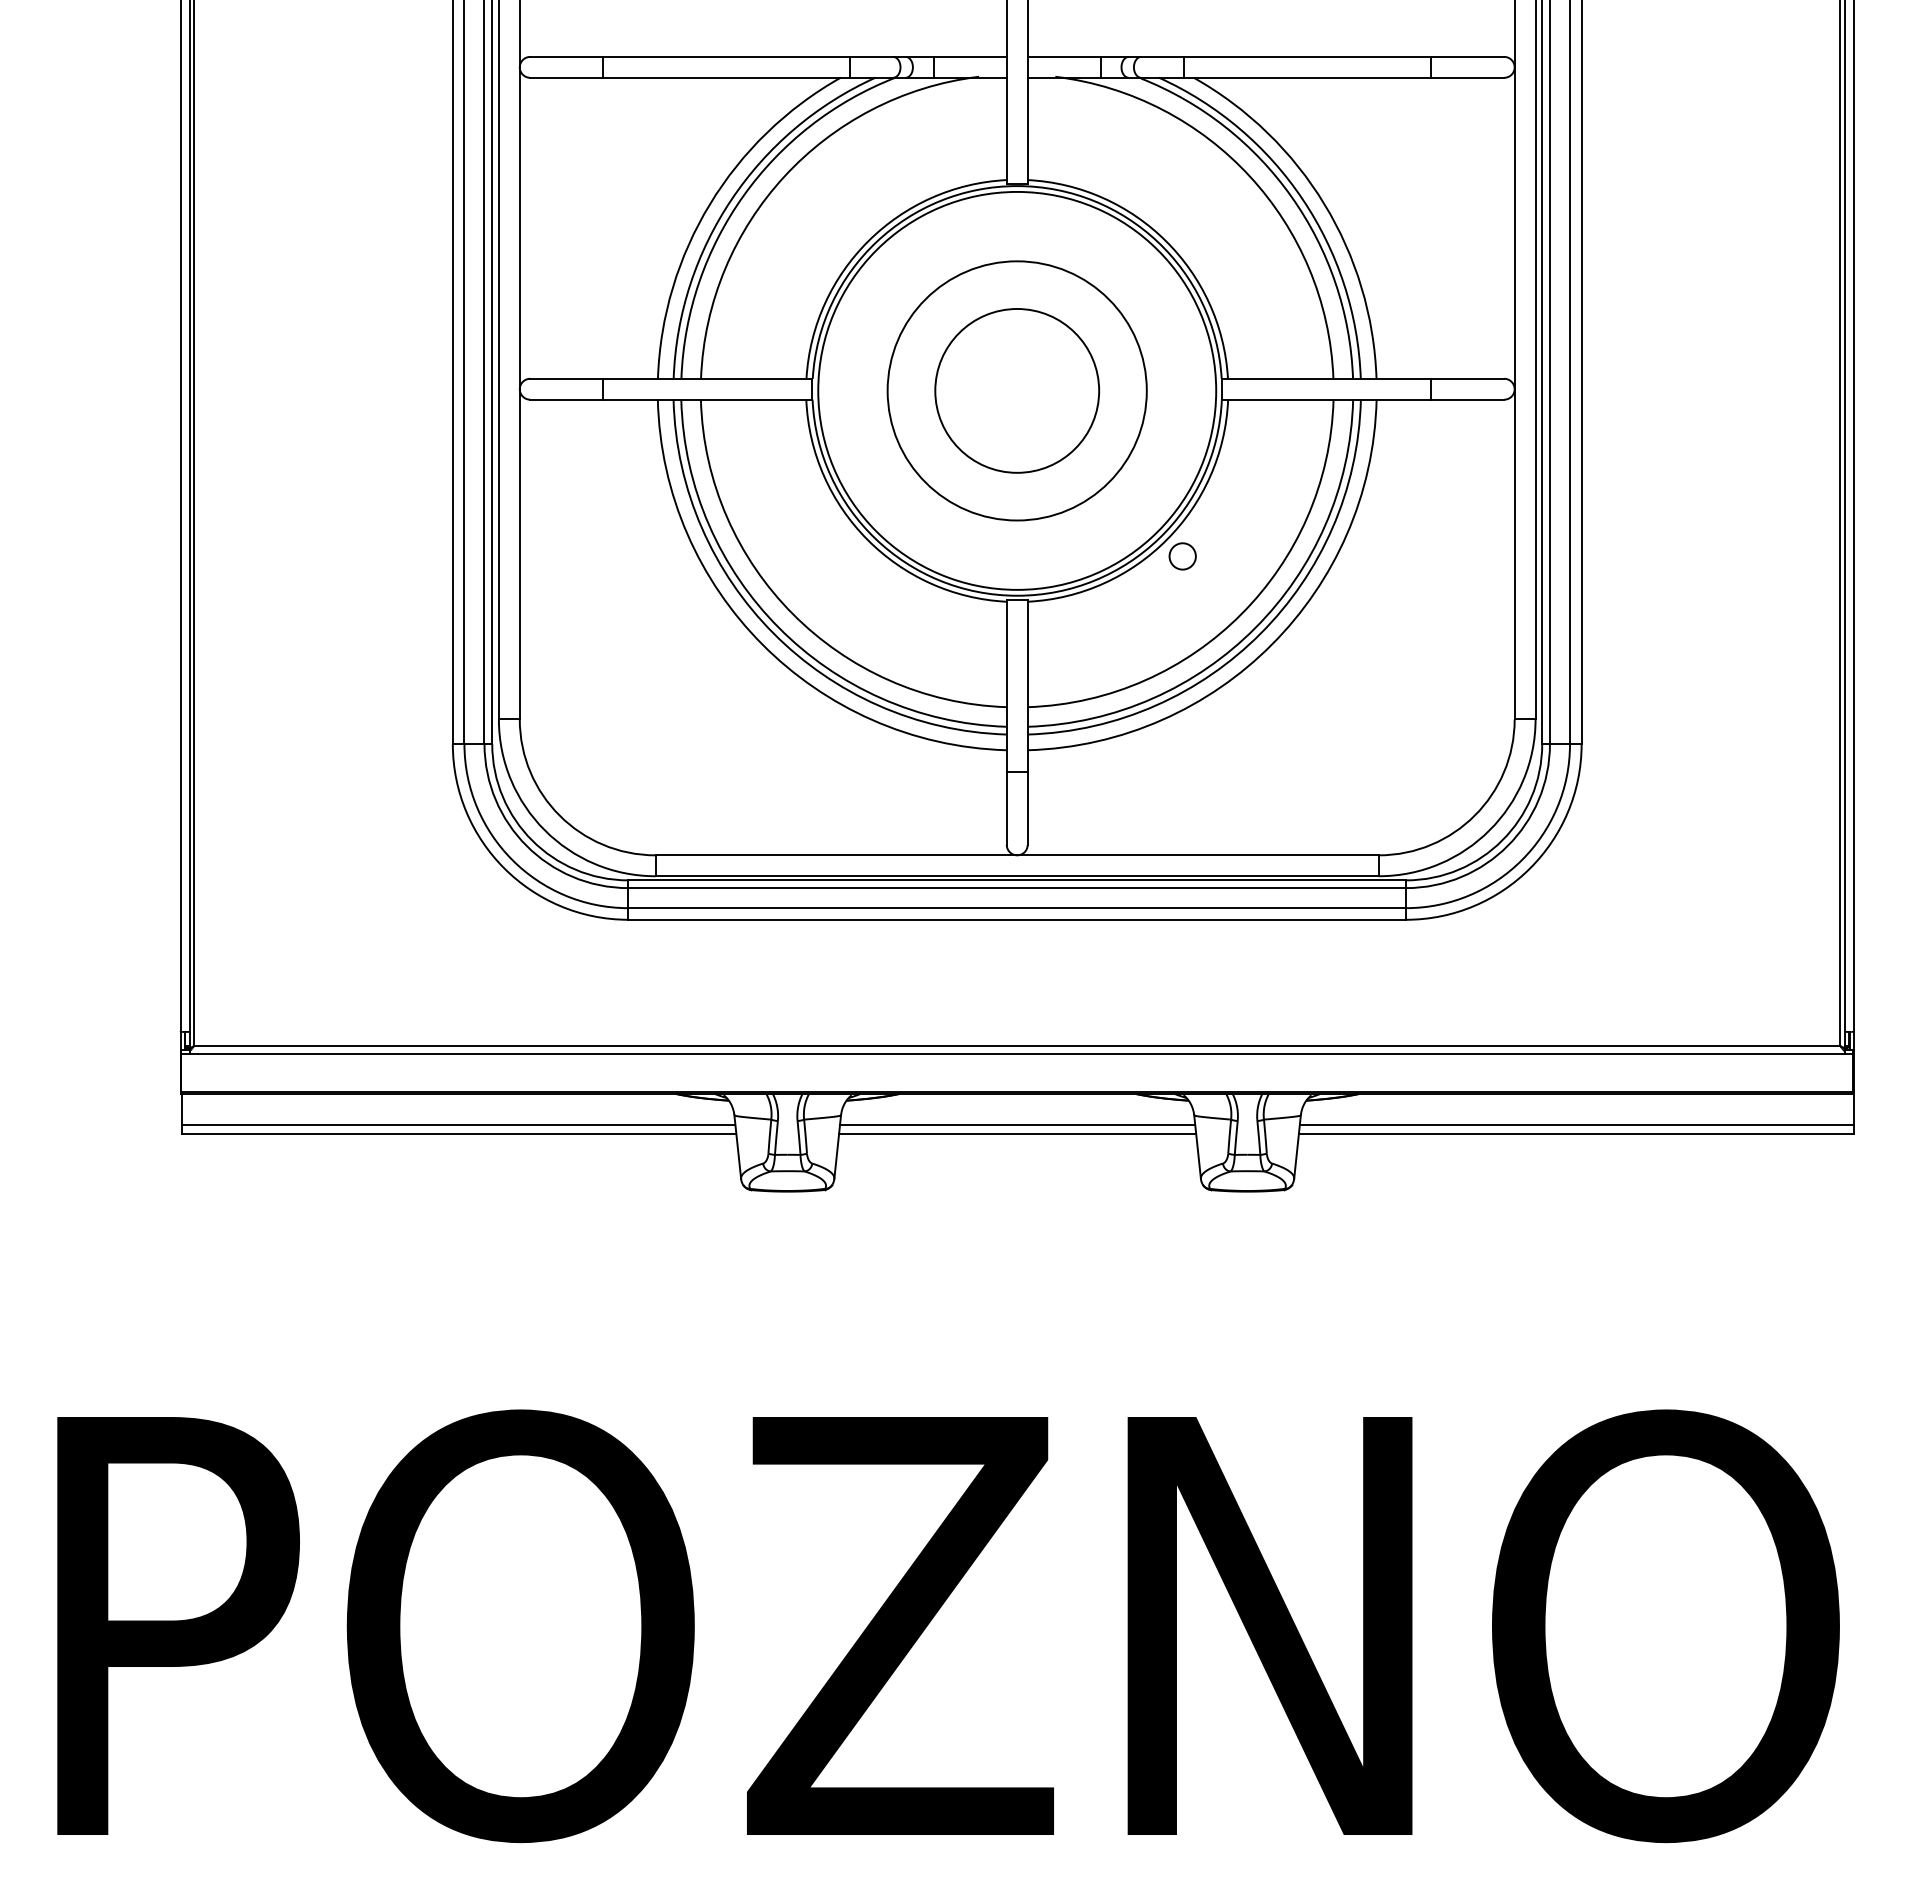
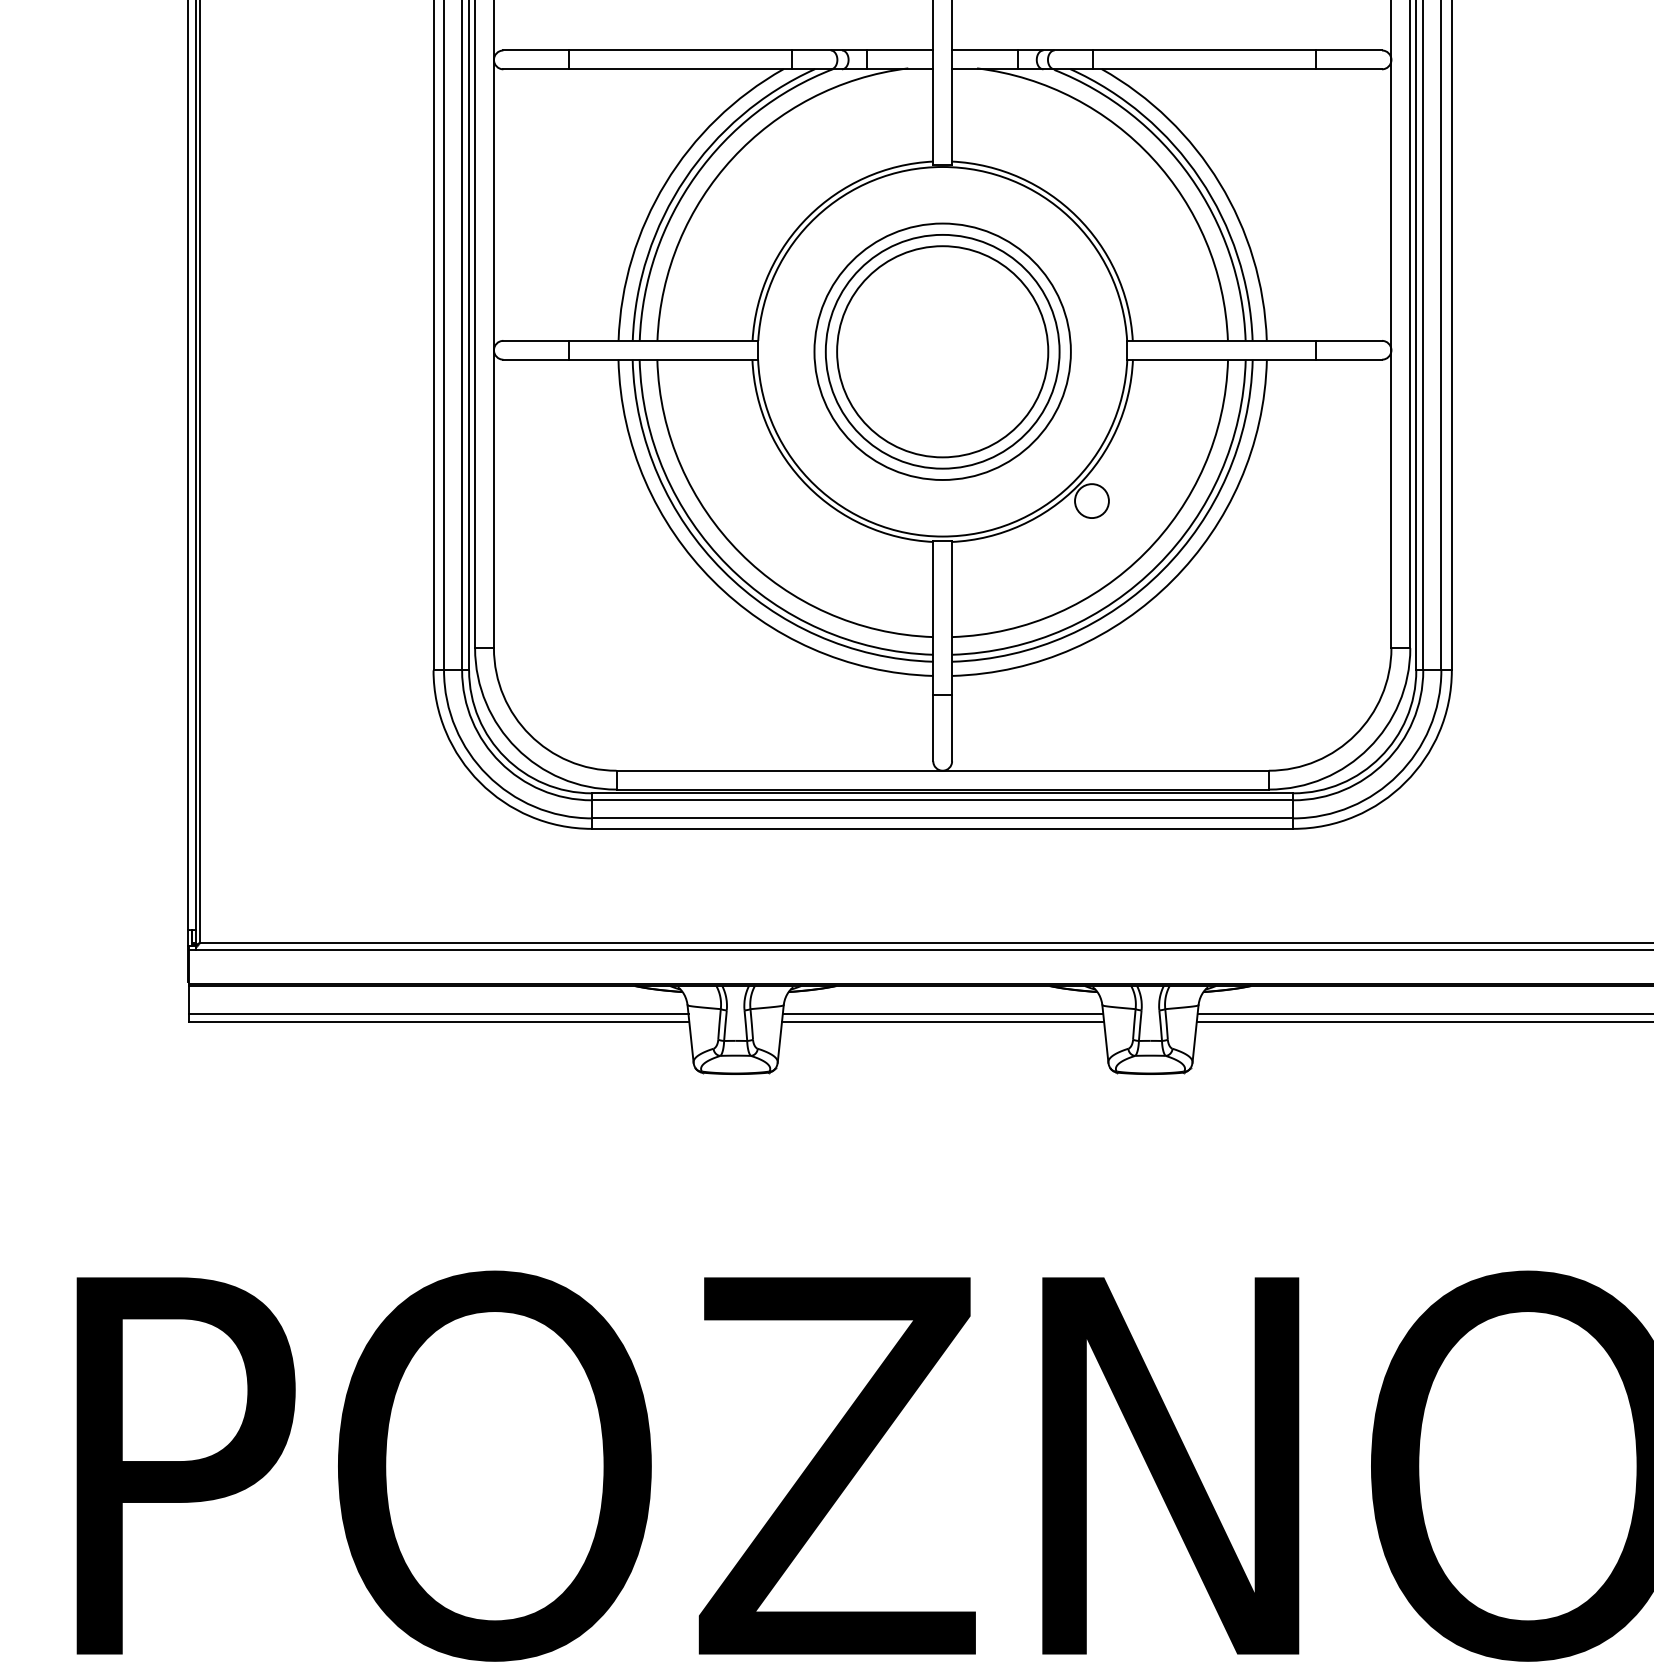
circle: (1017, 390) -> (942, 351), size x0.71
circle: (1017, 390) -> (942, 351), size x1.43
circle: (1182, 556) -> (1091, 501), size x1.43

